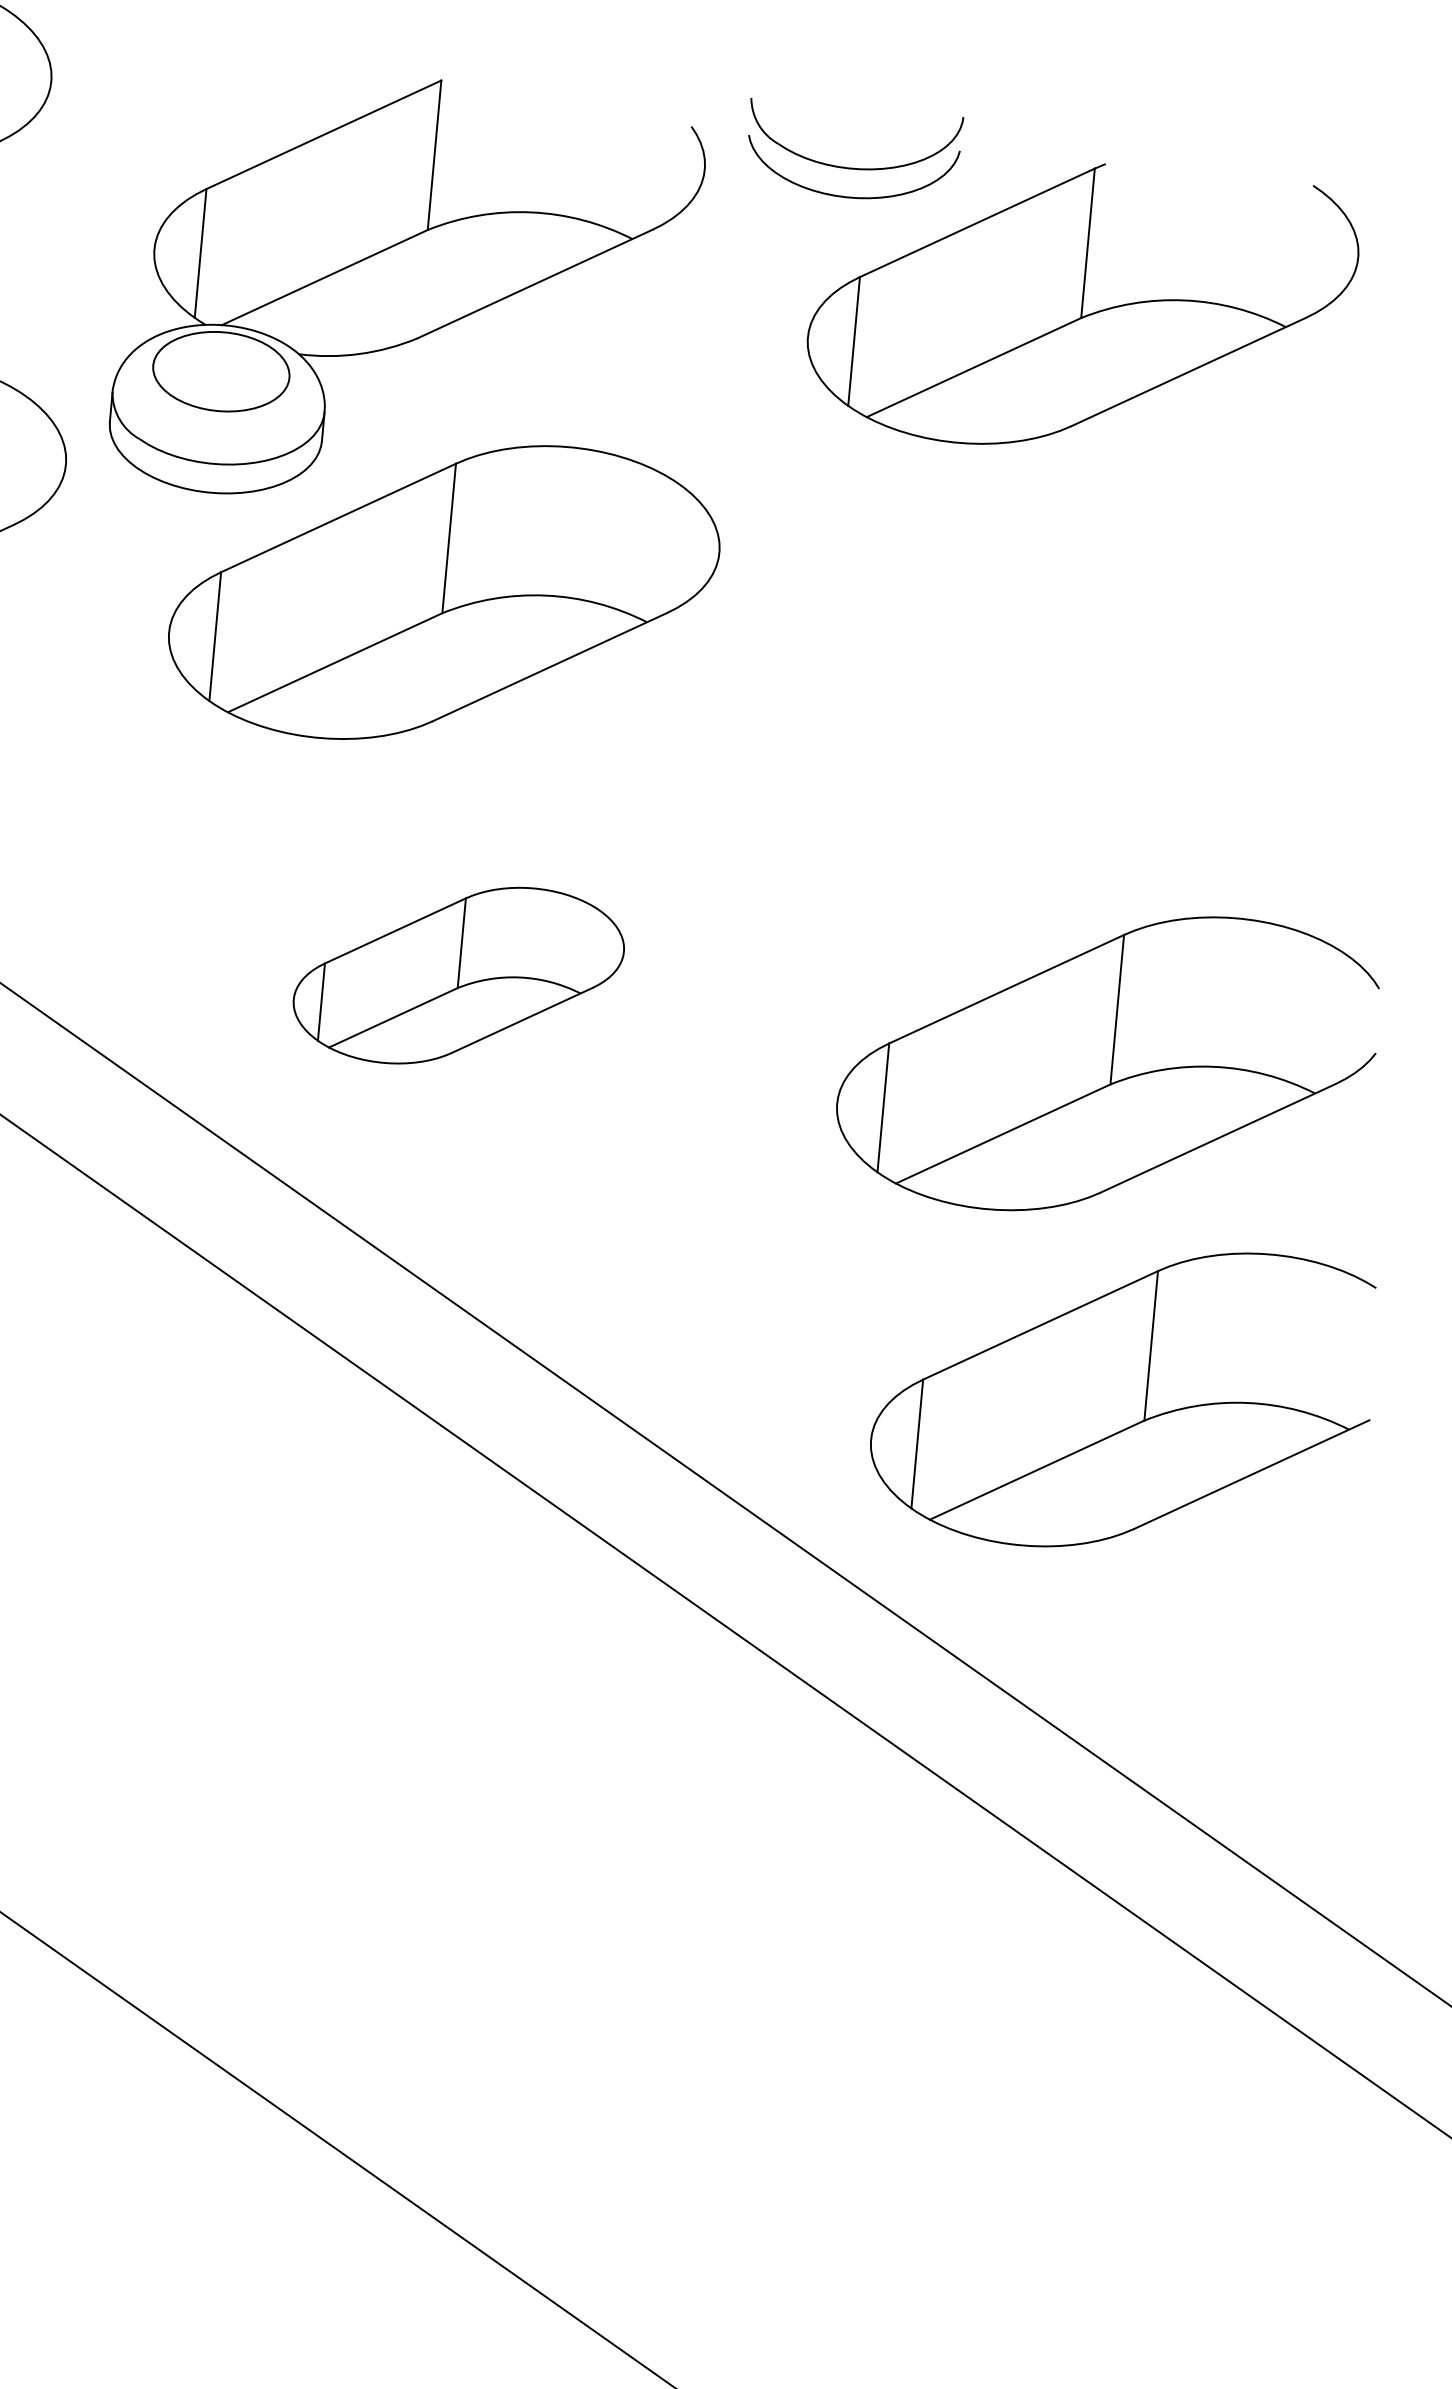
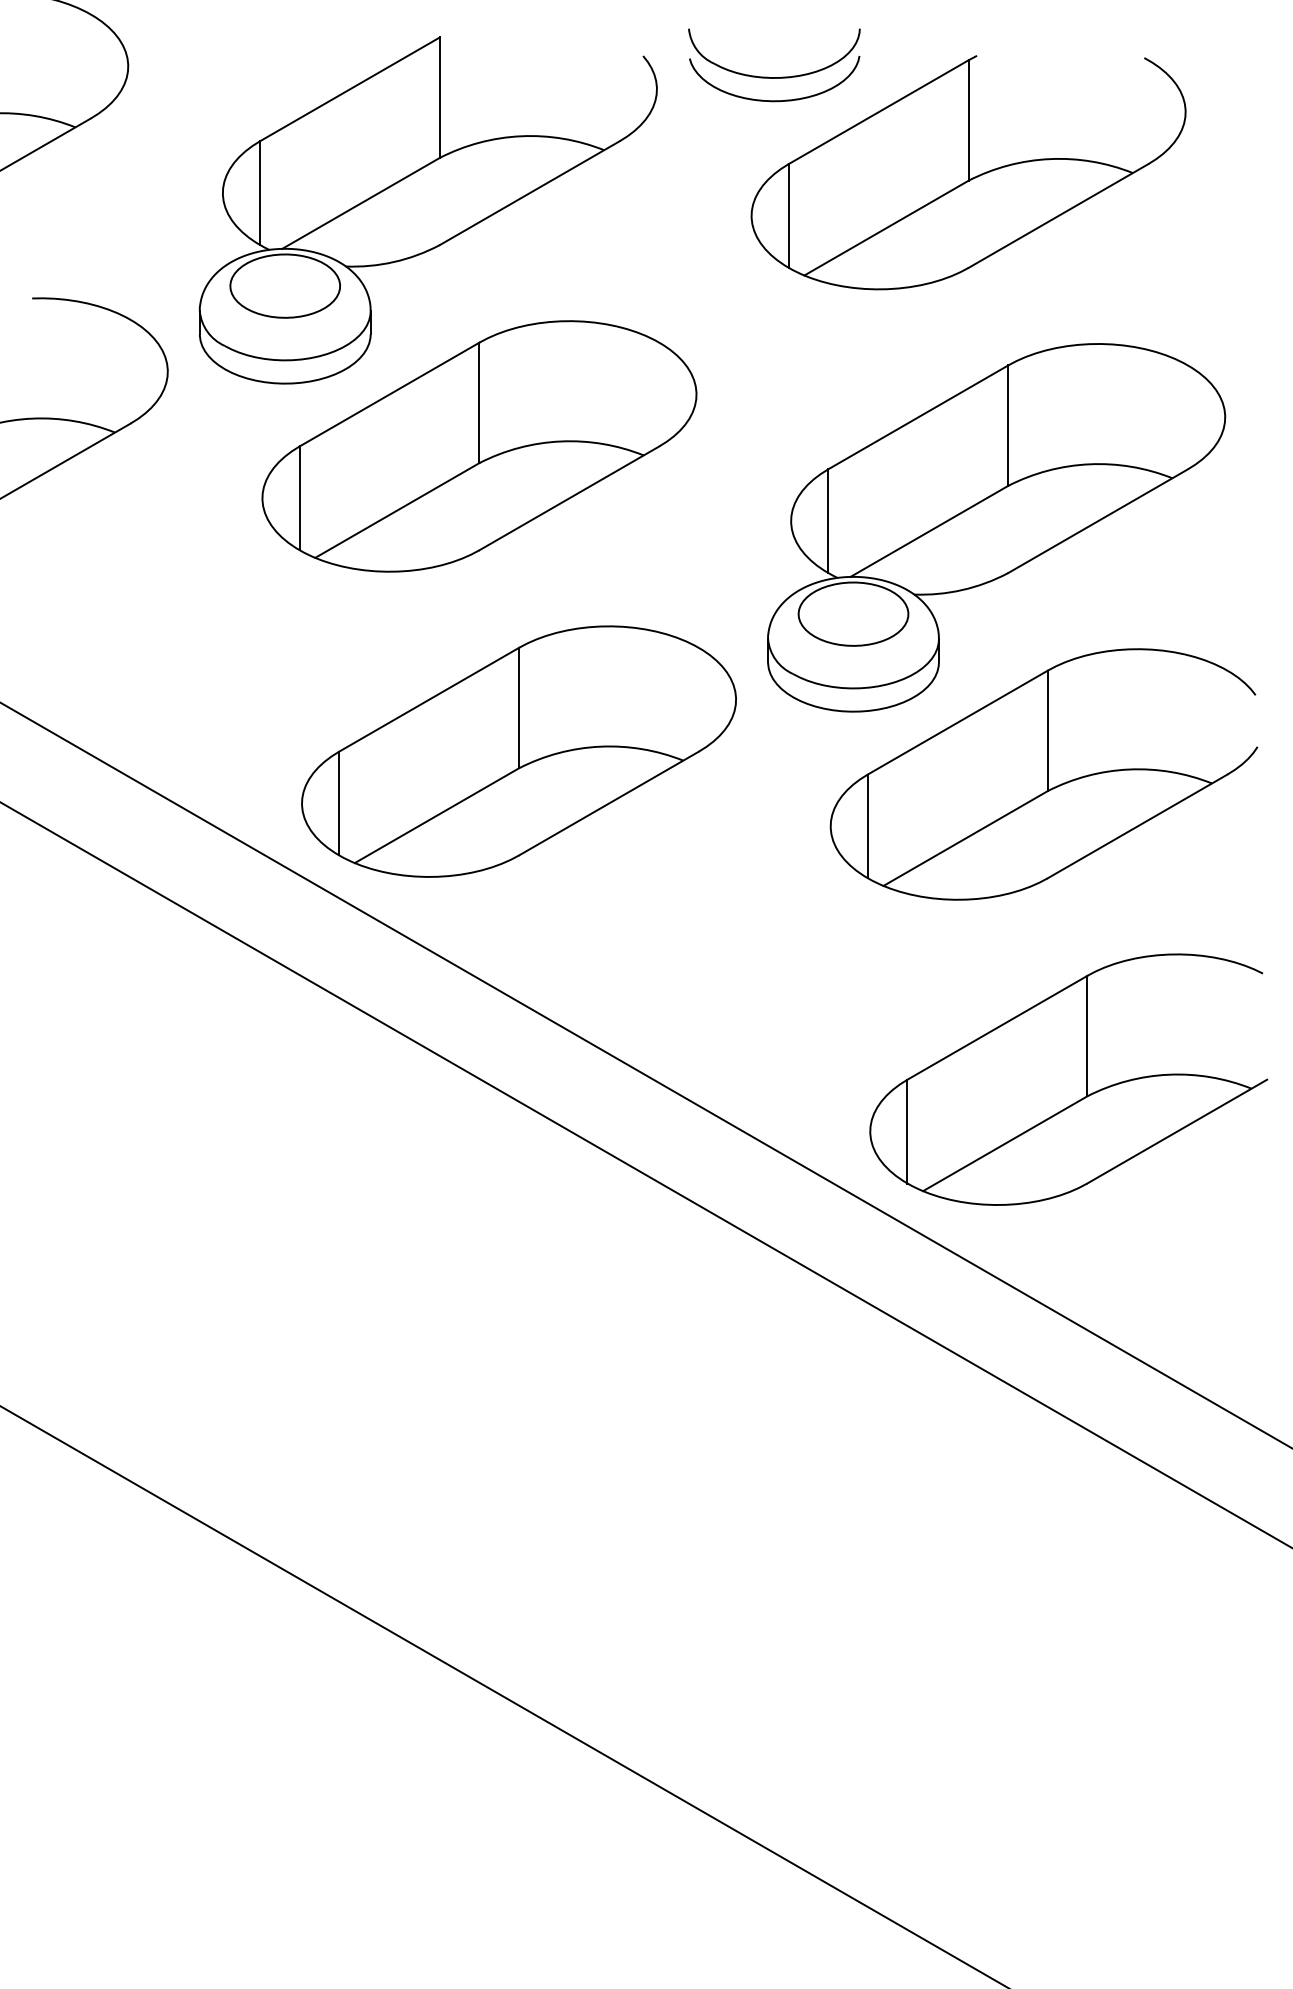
part: (1076, 751) -> (996, 527), added
part: (458, 975) -> (518, 751), size x1.67
part: (1122, 1397) -> (1068, 1079), moved

